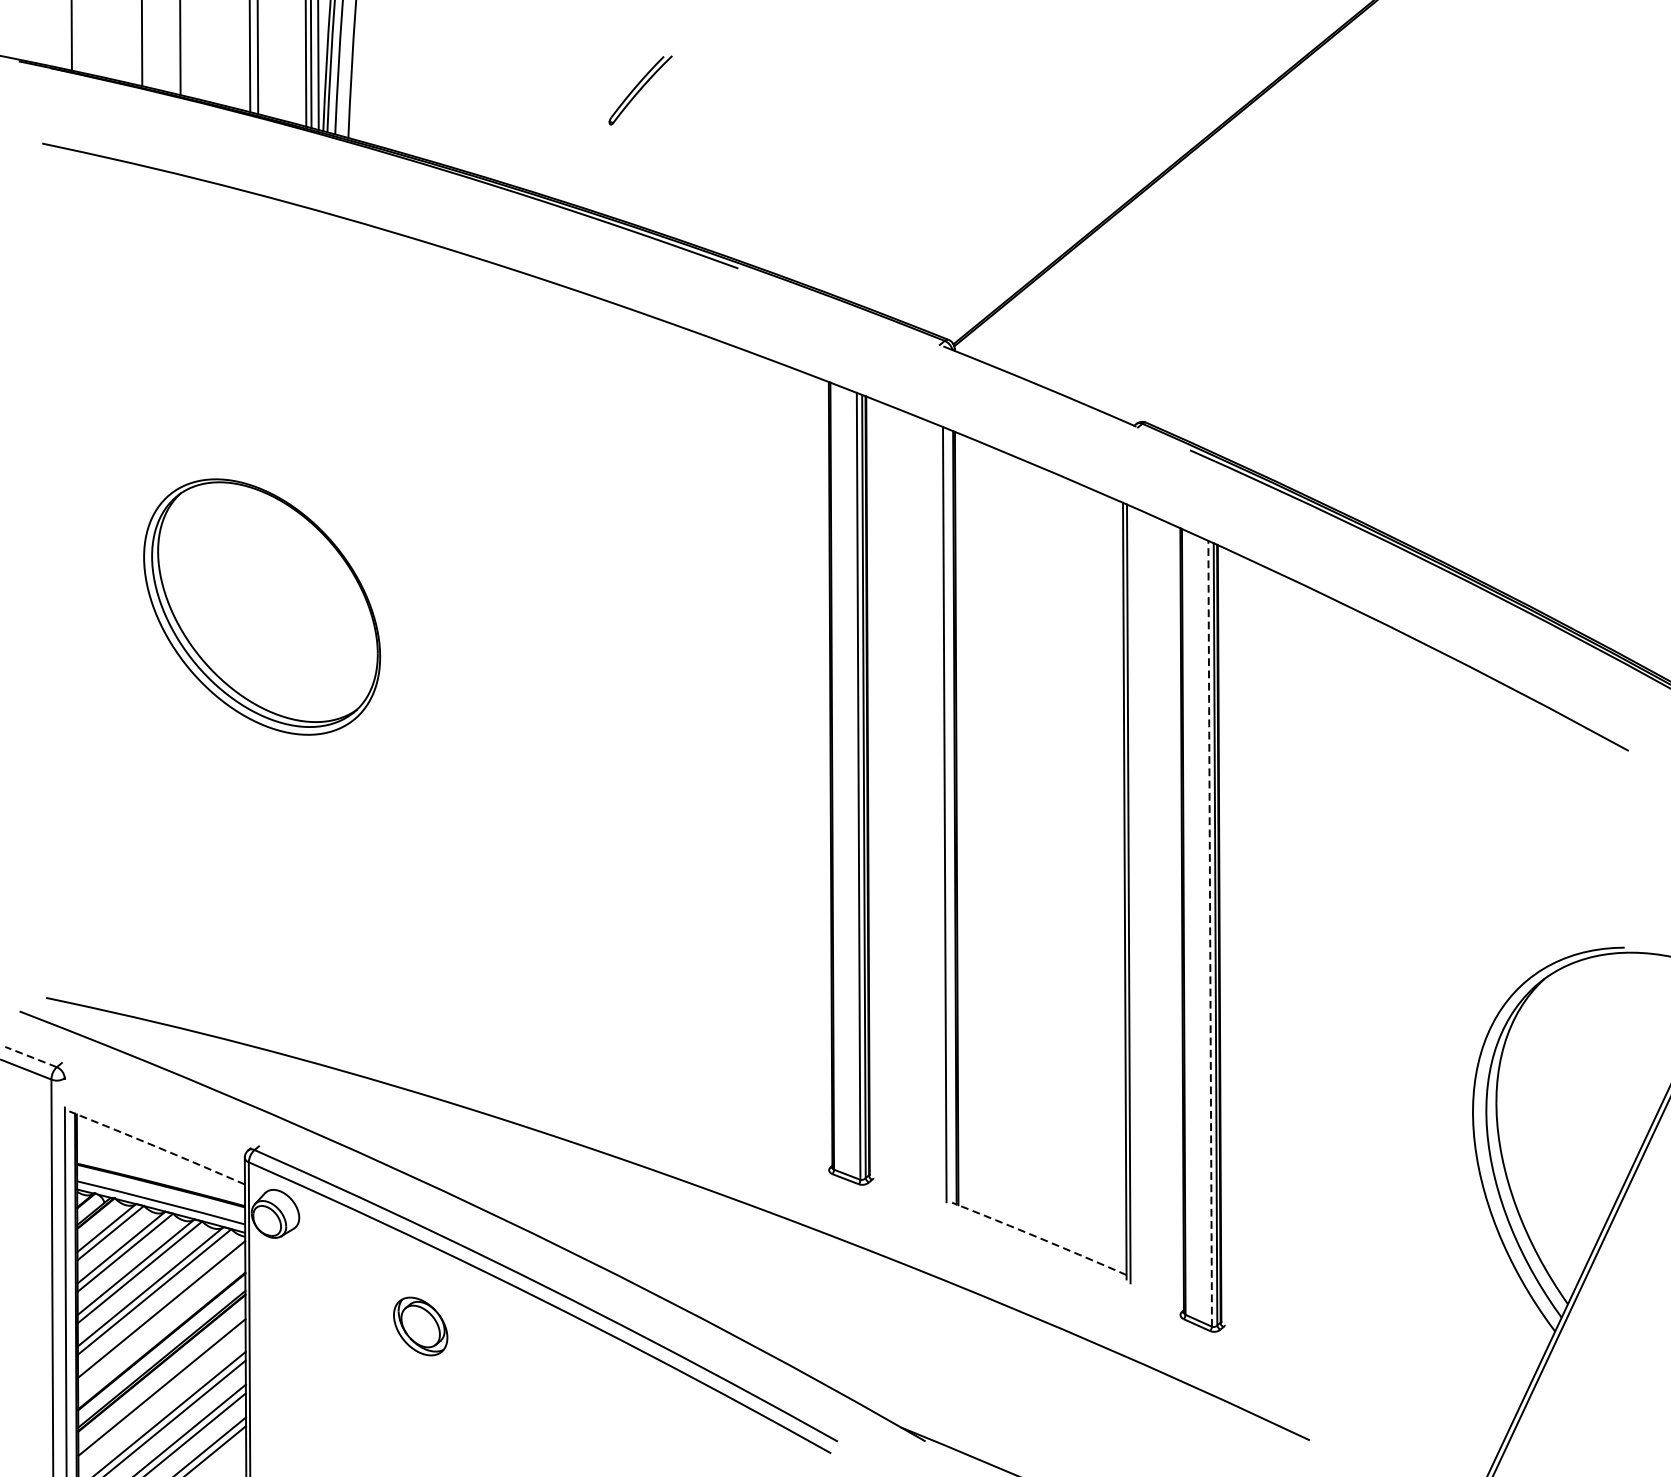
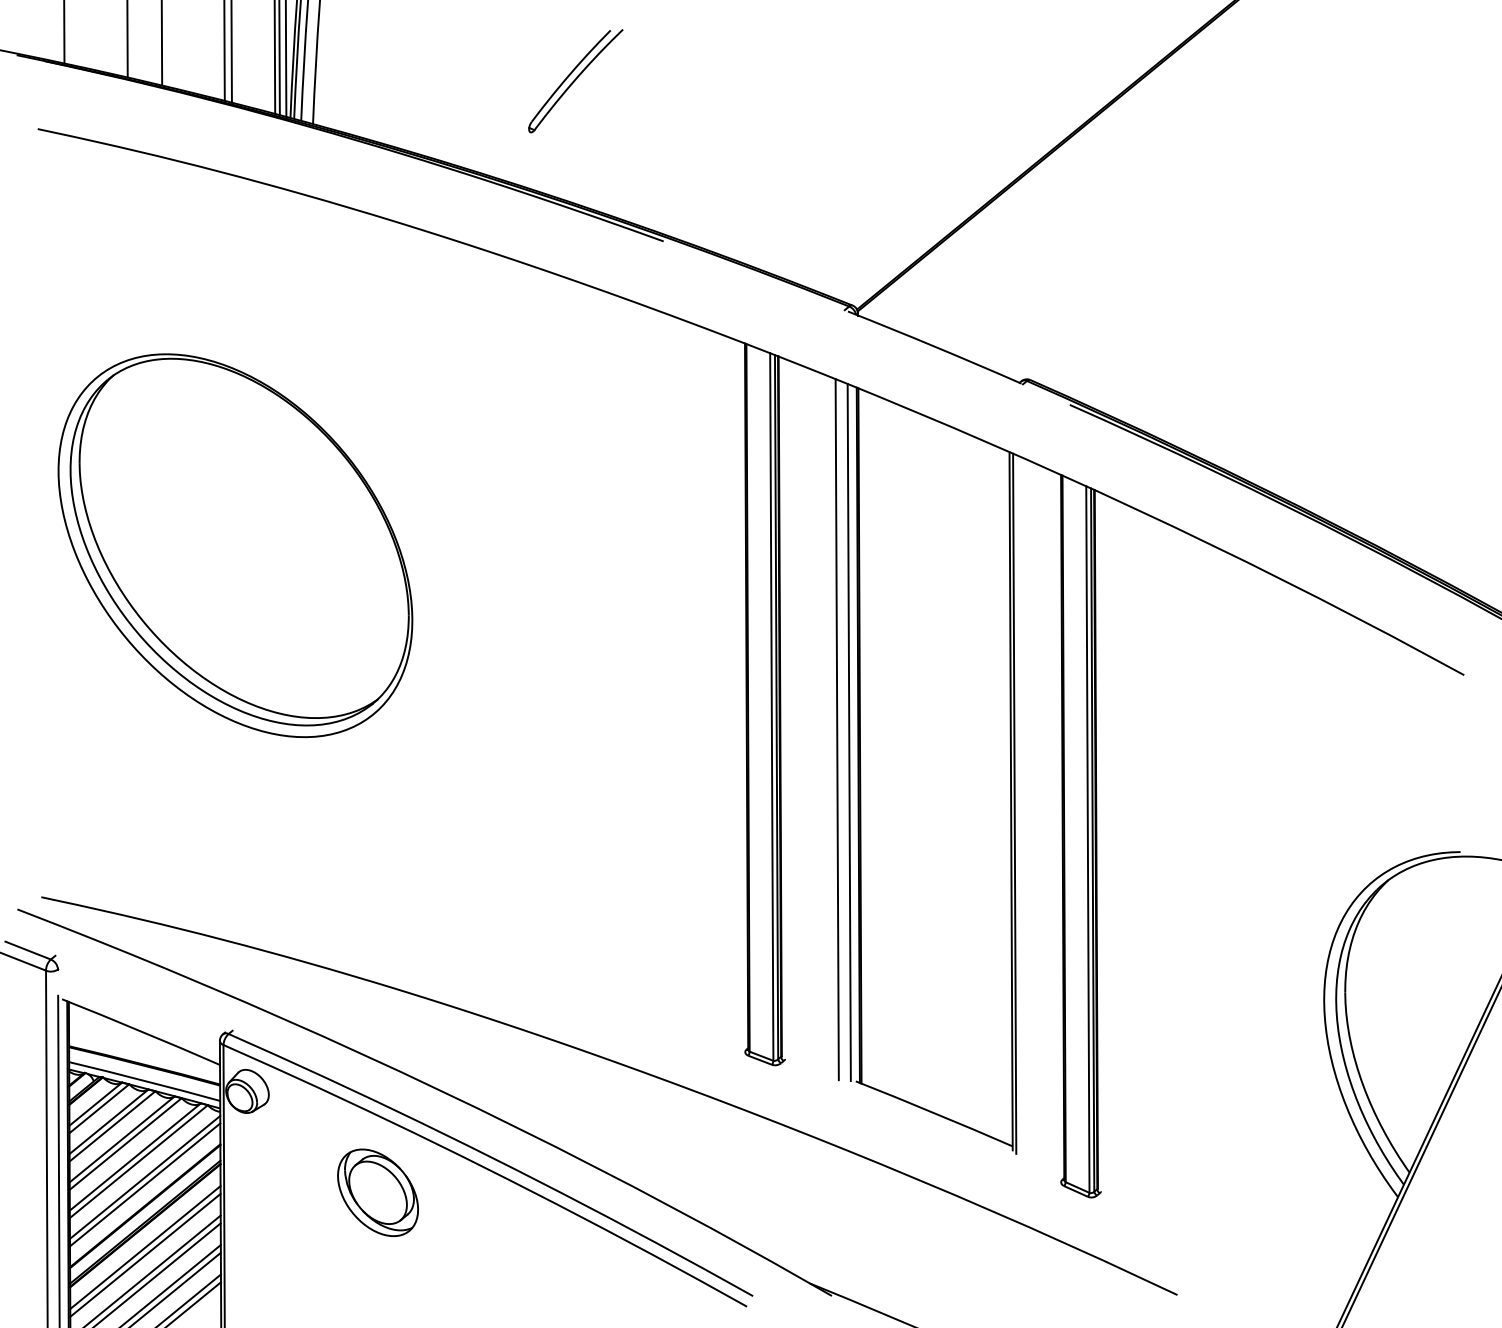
part: (640, 90) -> (575, 81), size x1.67
part: (262, 606) -> (235, 545), size x1.67
line: (930, 811) -> (836, 729), added
line: (1209, 933) -> (1087, 839), dashed -> solid
line: (30, 1057) -> (27, 950), dashed -> solid
arc: (157, 1147) -> (141, 1031), dashed -> solid
arc: (1039, 1238) -> (934, 1113), dashed -> solid
line: (162, 1317) -> (145, 1184), added
part: (420, 1326) -> (377, 1192), size x1.67
line: (162, 1395) -> (145, 1254), added

